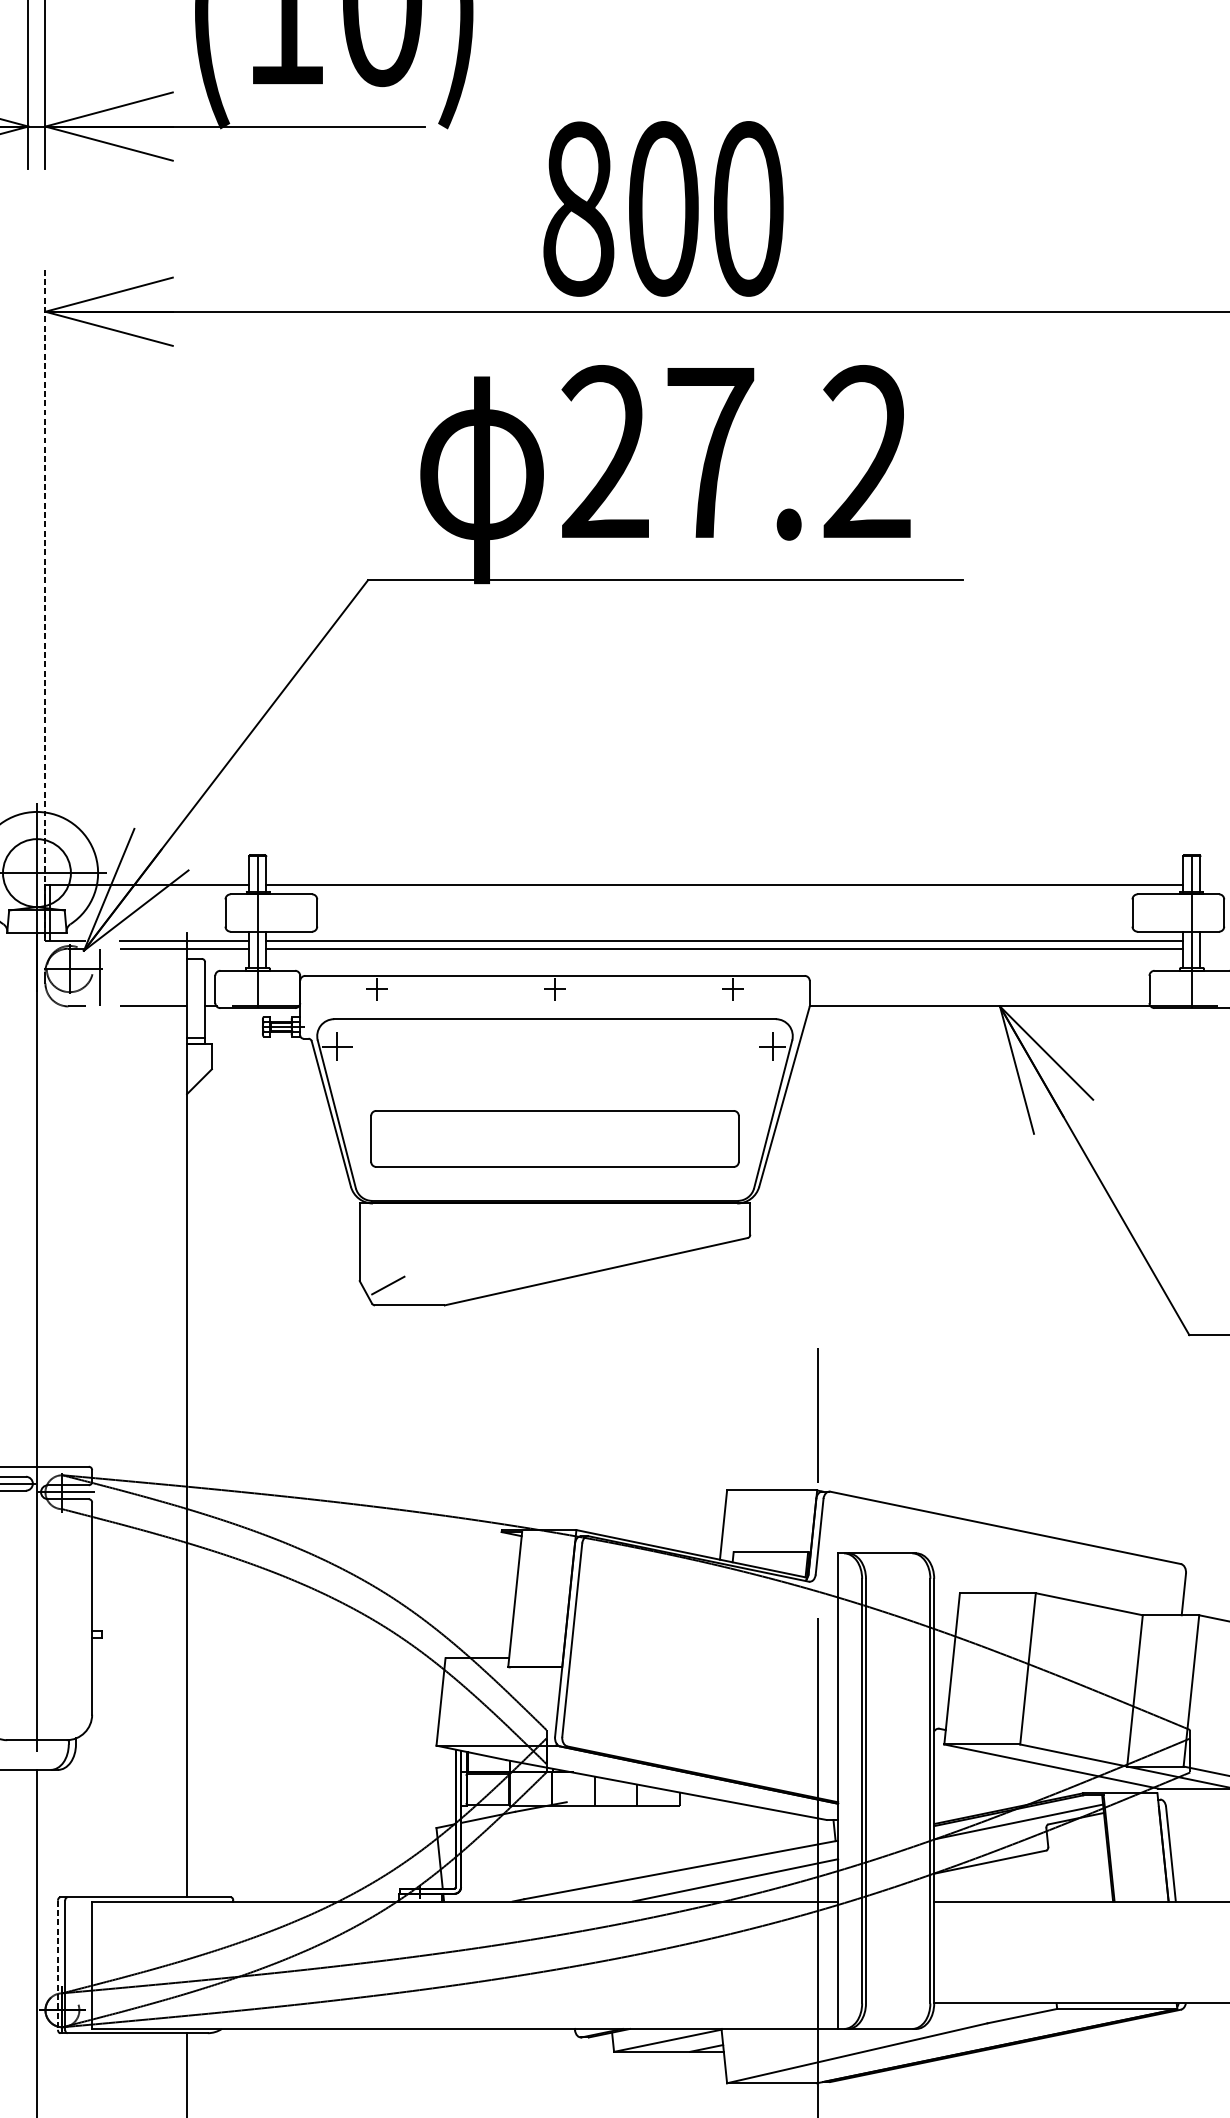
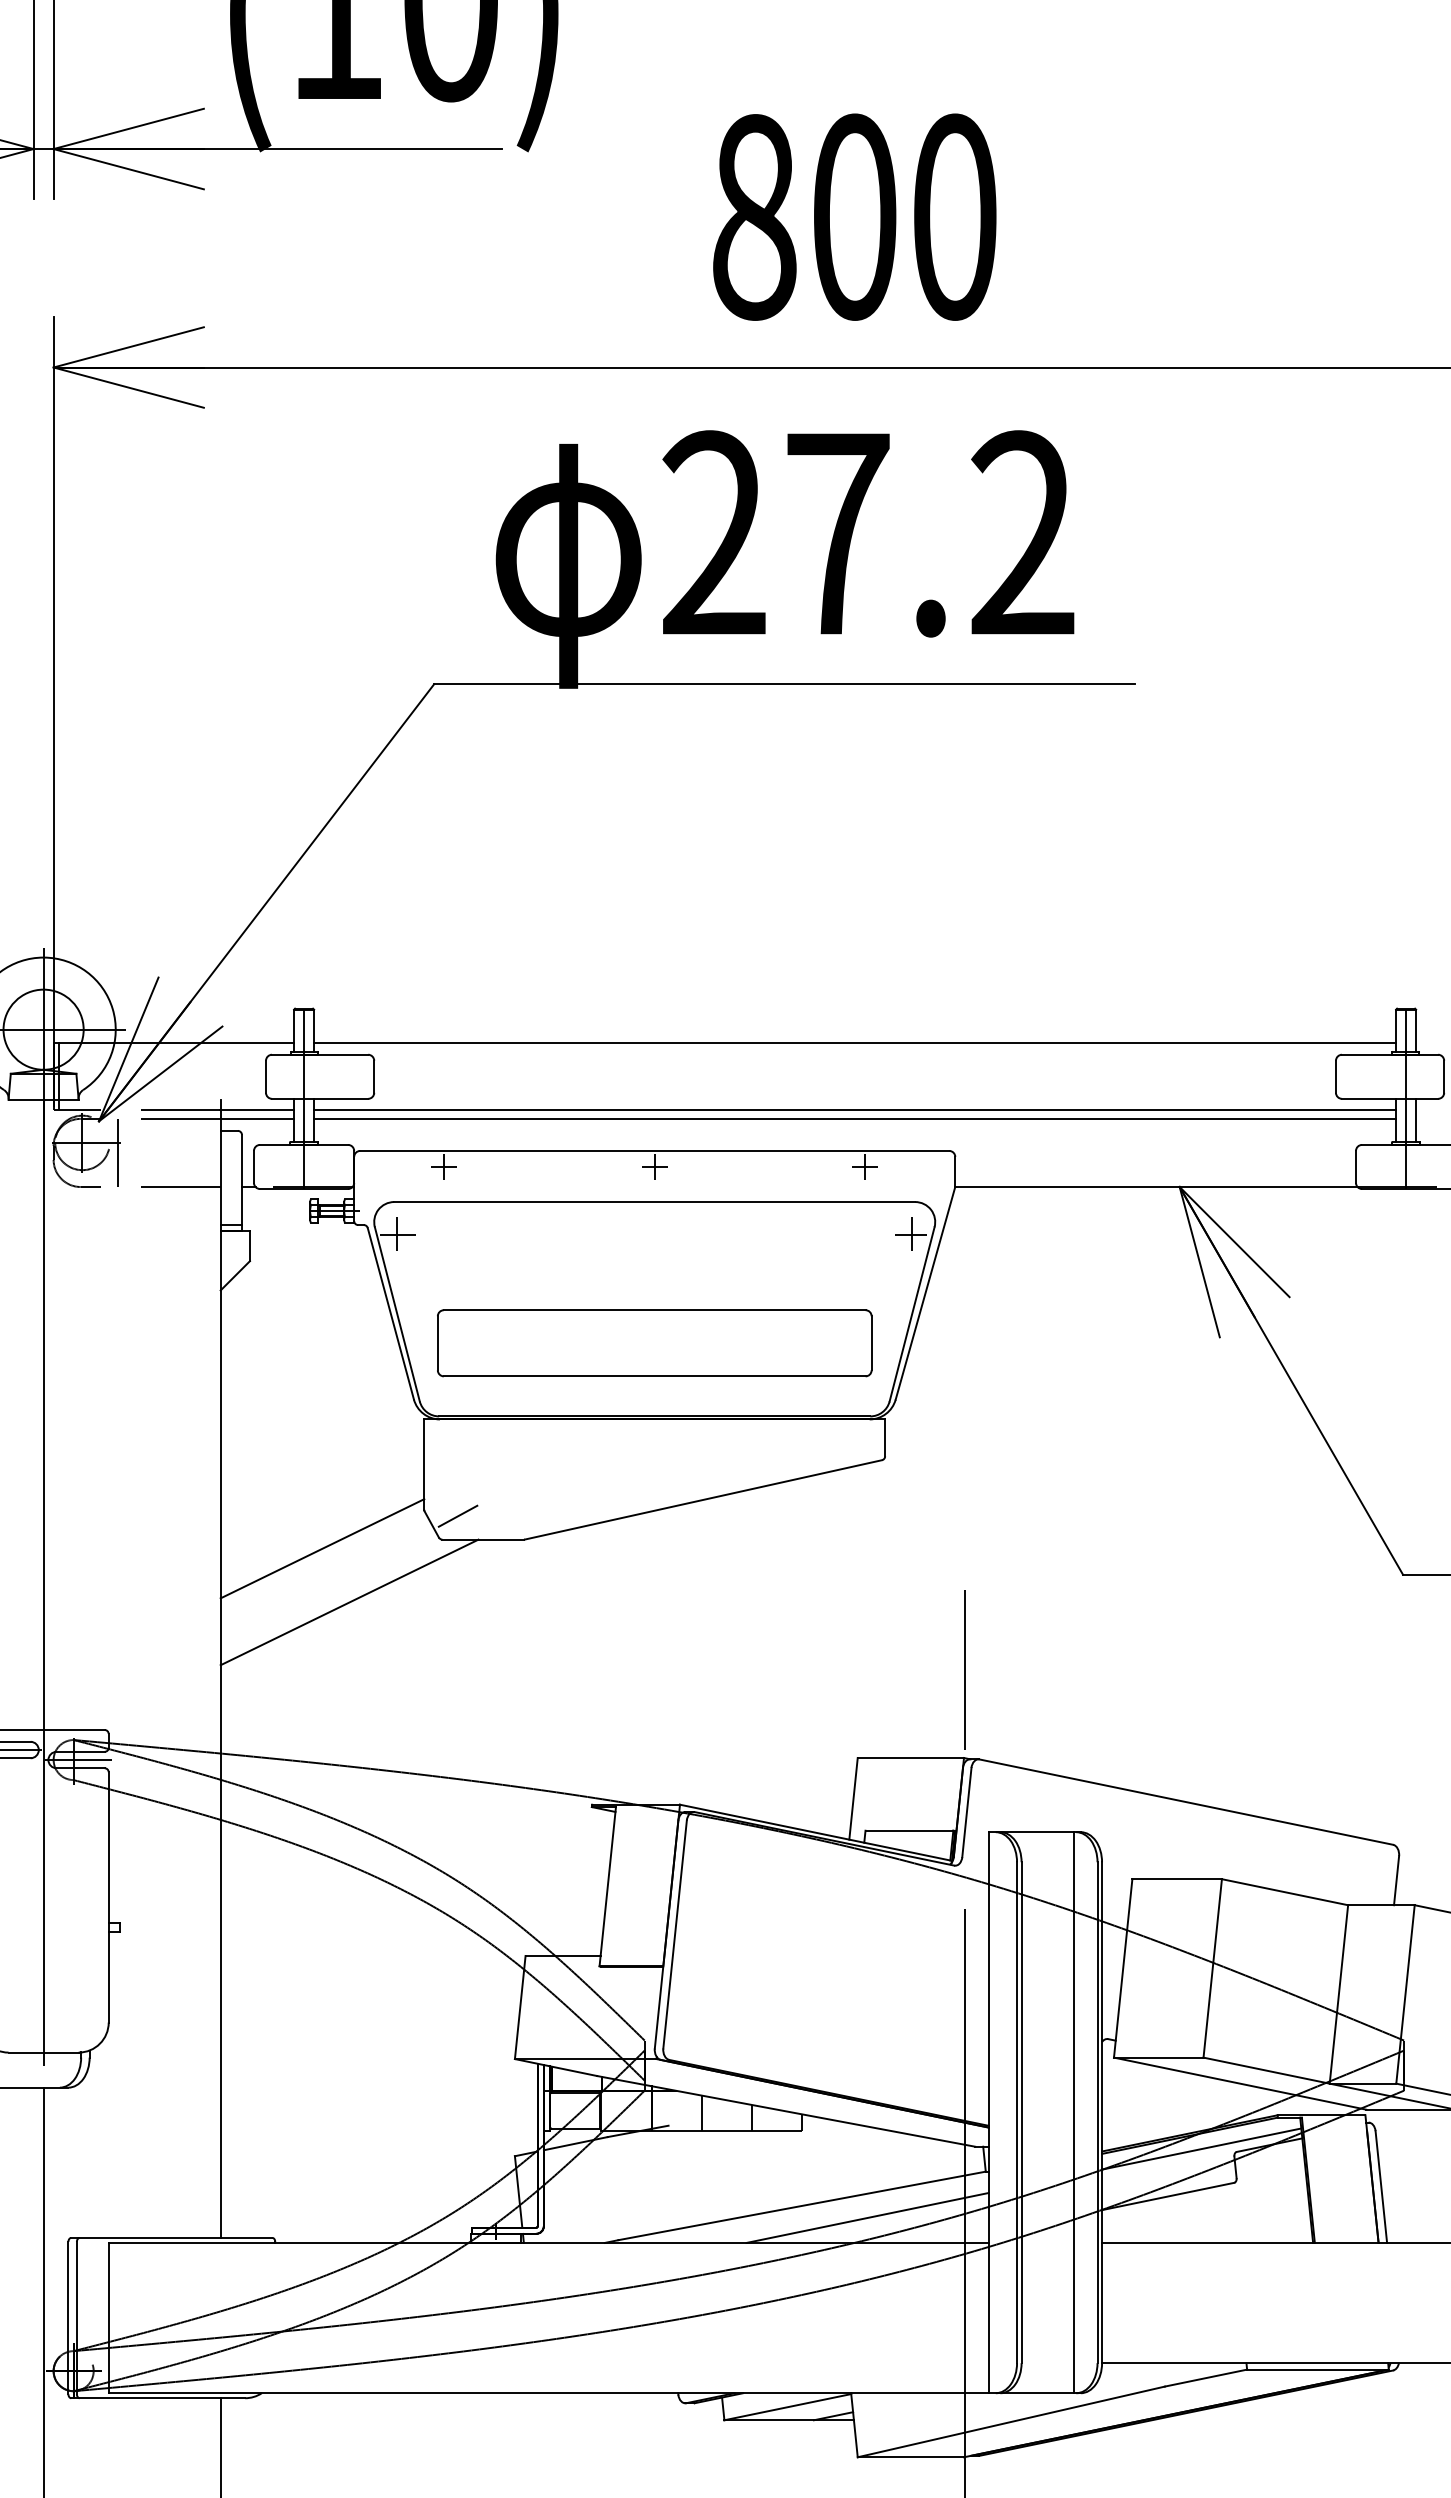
text: (663, 208) -> (854, 216), moved
line: (45, 603) -> (53, 711), dashed -> solid
line: (273, 1312) -> (322, 1548), added
line: (296, 1358) -> (349, 1602), added
line: (909, 1790) -> (1073, 2112), added
line: (58, 1965) -> (68, 2318), dashed -> solid

